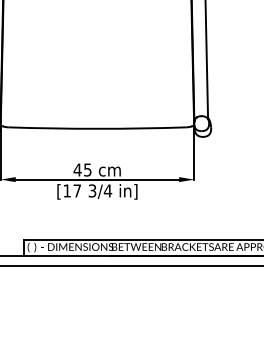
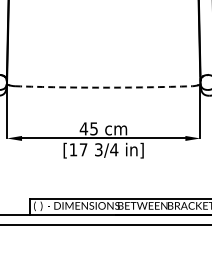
arc: (97, 128) -> (103, 87), solid -> dashed

